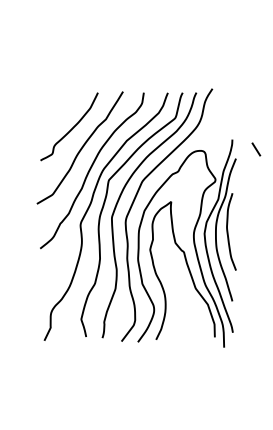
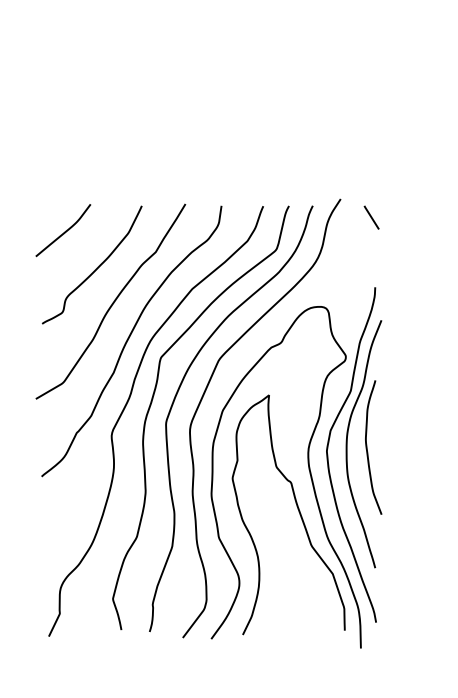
curve: (53, 106) -> (64, 229), added
line: (256, 149) -> (371, 217), moved

